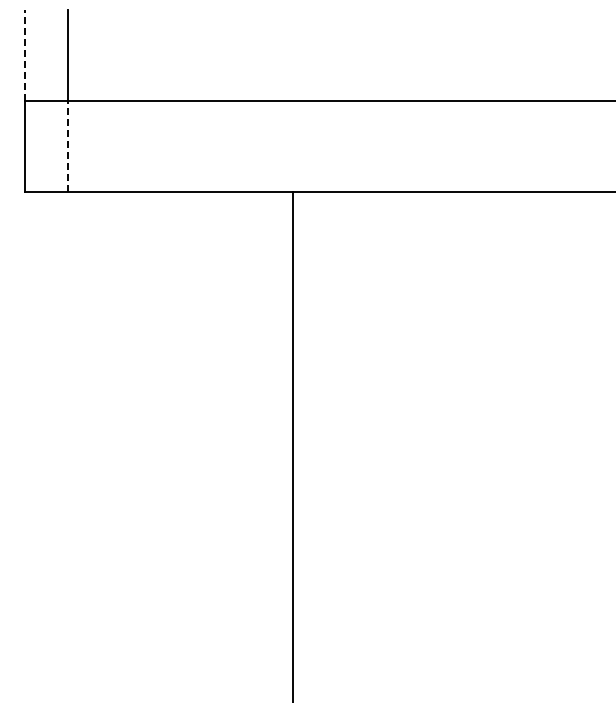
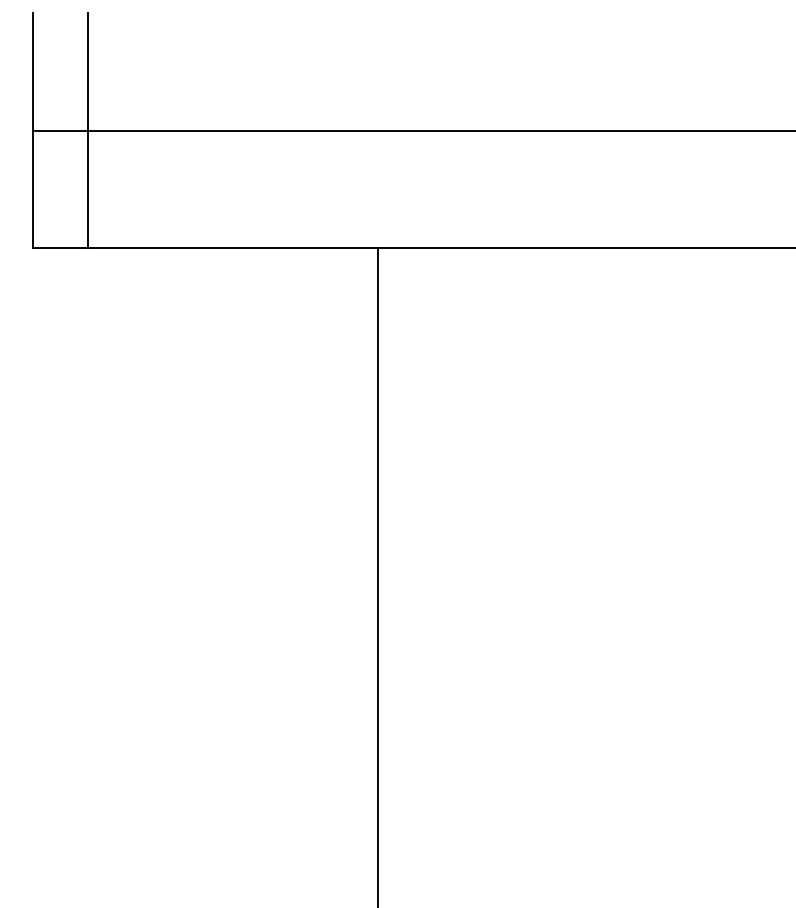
line: (25, 55) -> (32, 71), dashed -> solid
line: (68, 146) -> (88, 189), dashed -> solid

